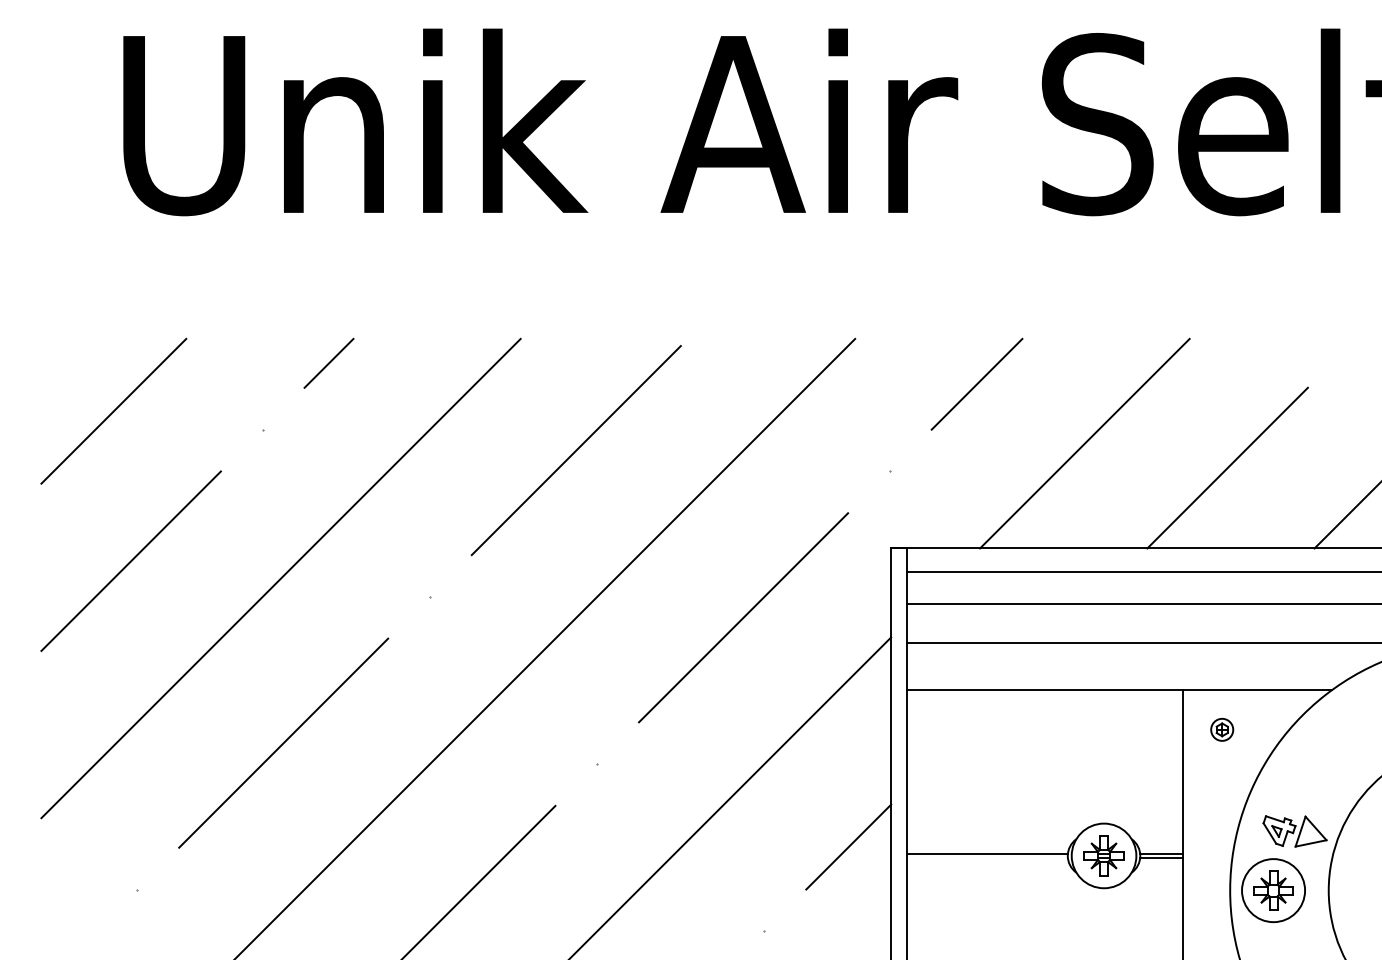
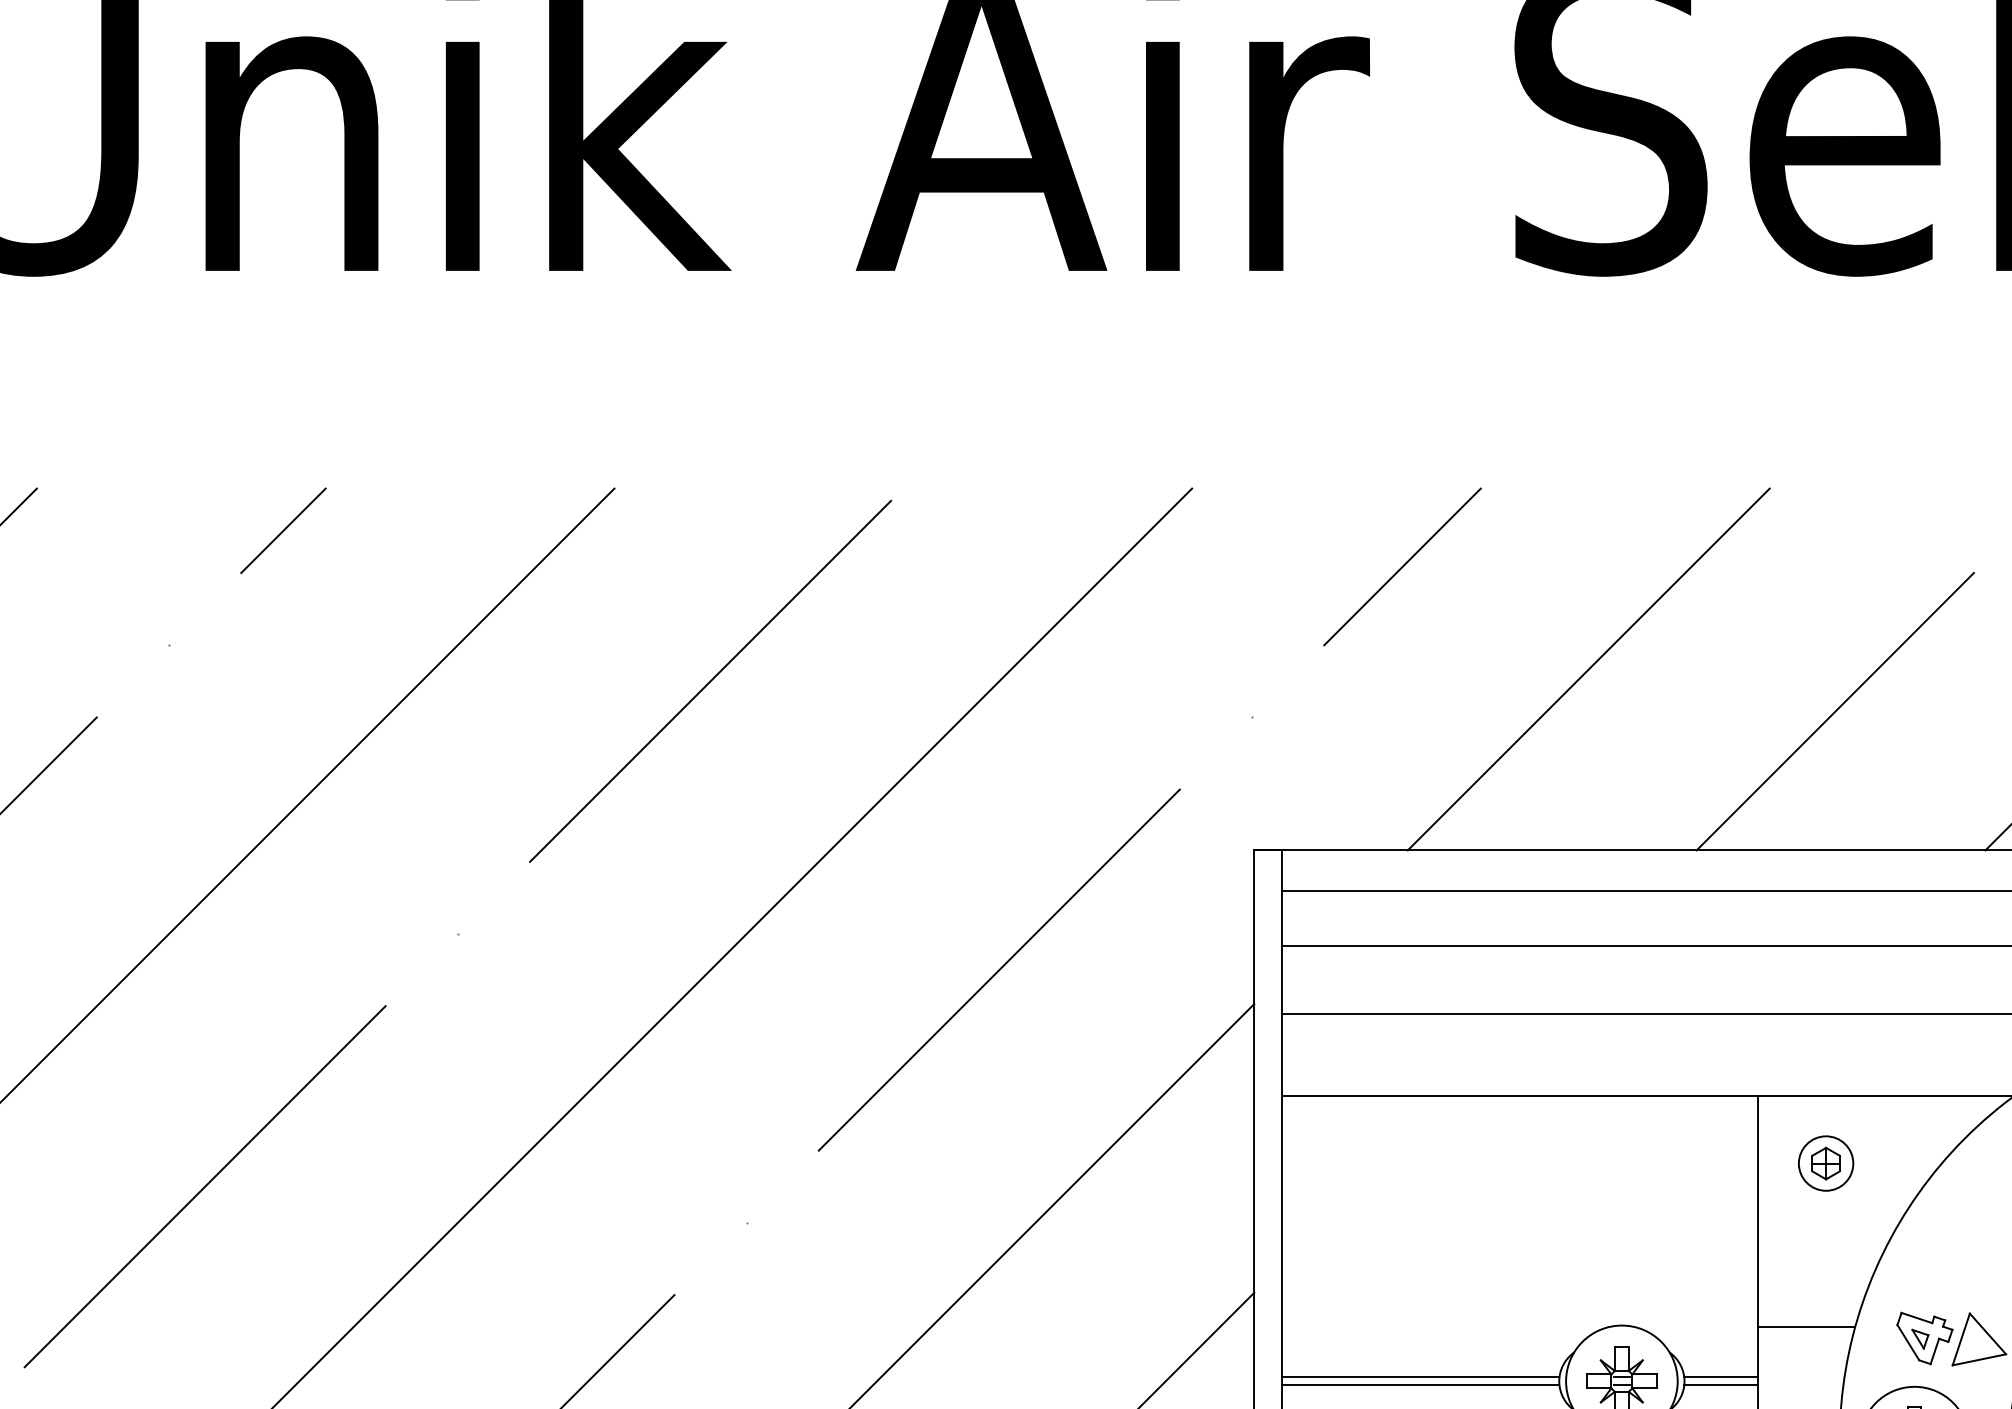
part: (1221, 729) -> (1824, 1163), size x1.43
line: (1210, 824) -> (1805, 1327), added
line: (987, 858) -> (1420, 1385), added

